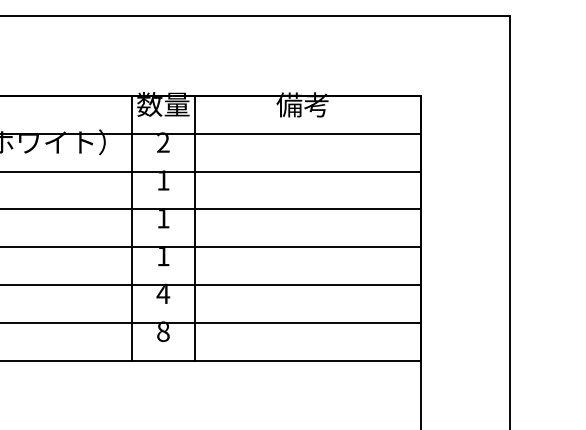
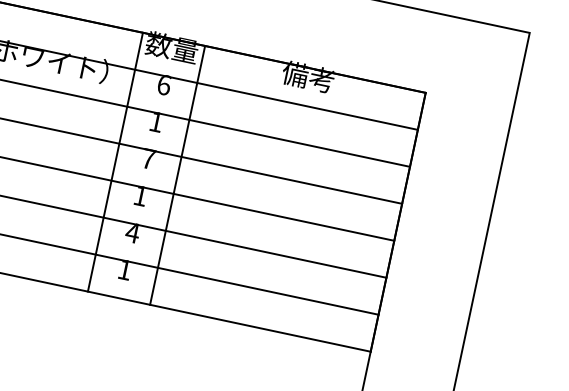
text: (163, 142) -> (164, 84), 2 -> 6
text: (163, 219) -> (148, 160), 1 -> 7
text: (163, 331) -> (125, 269), 8 -> 1

